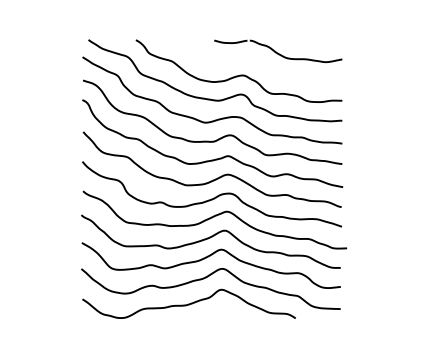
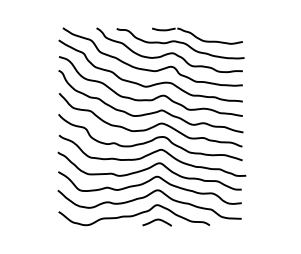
curve: (254, 61) -> (180, 43), added
curve: (221, 311) -> (157, 220), added

